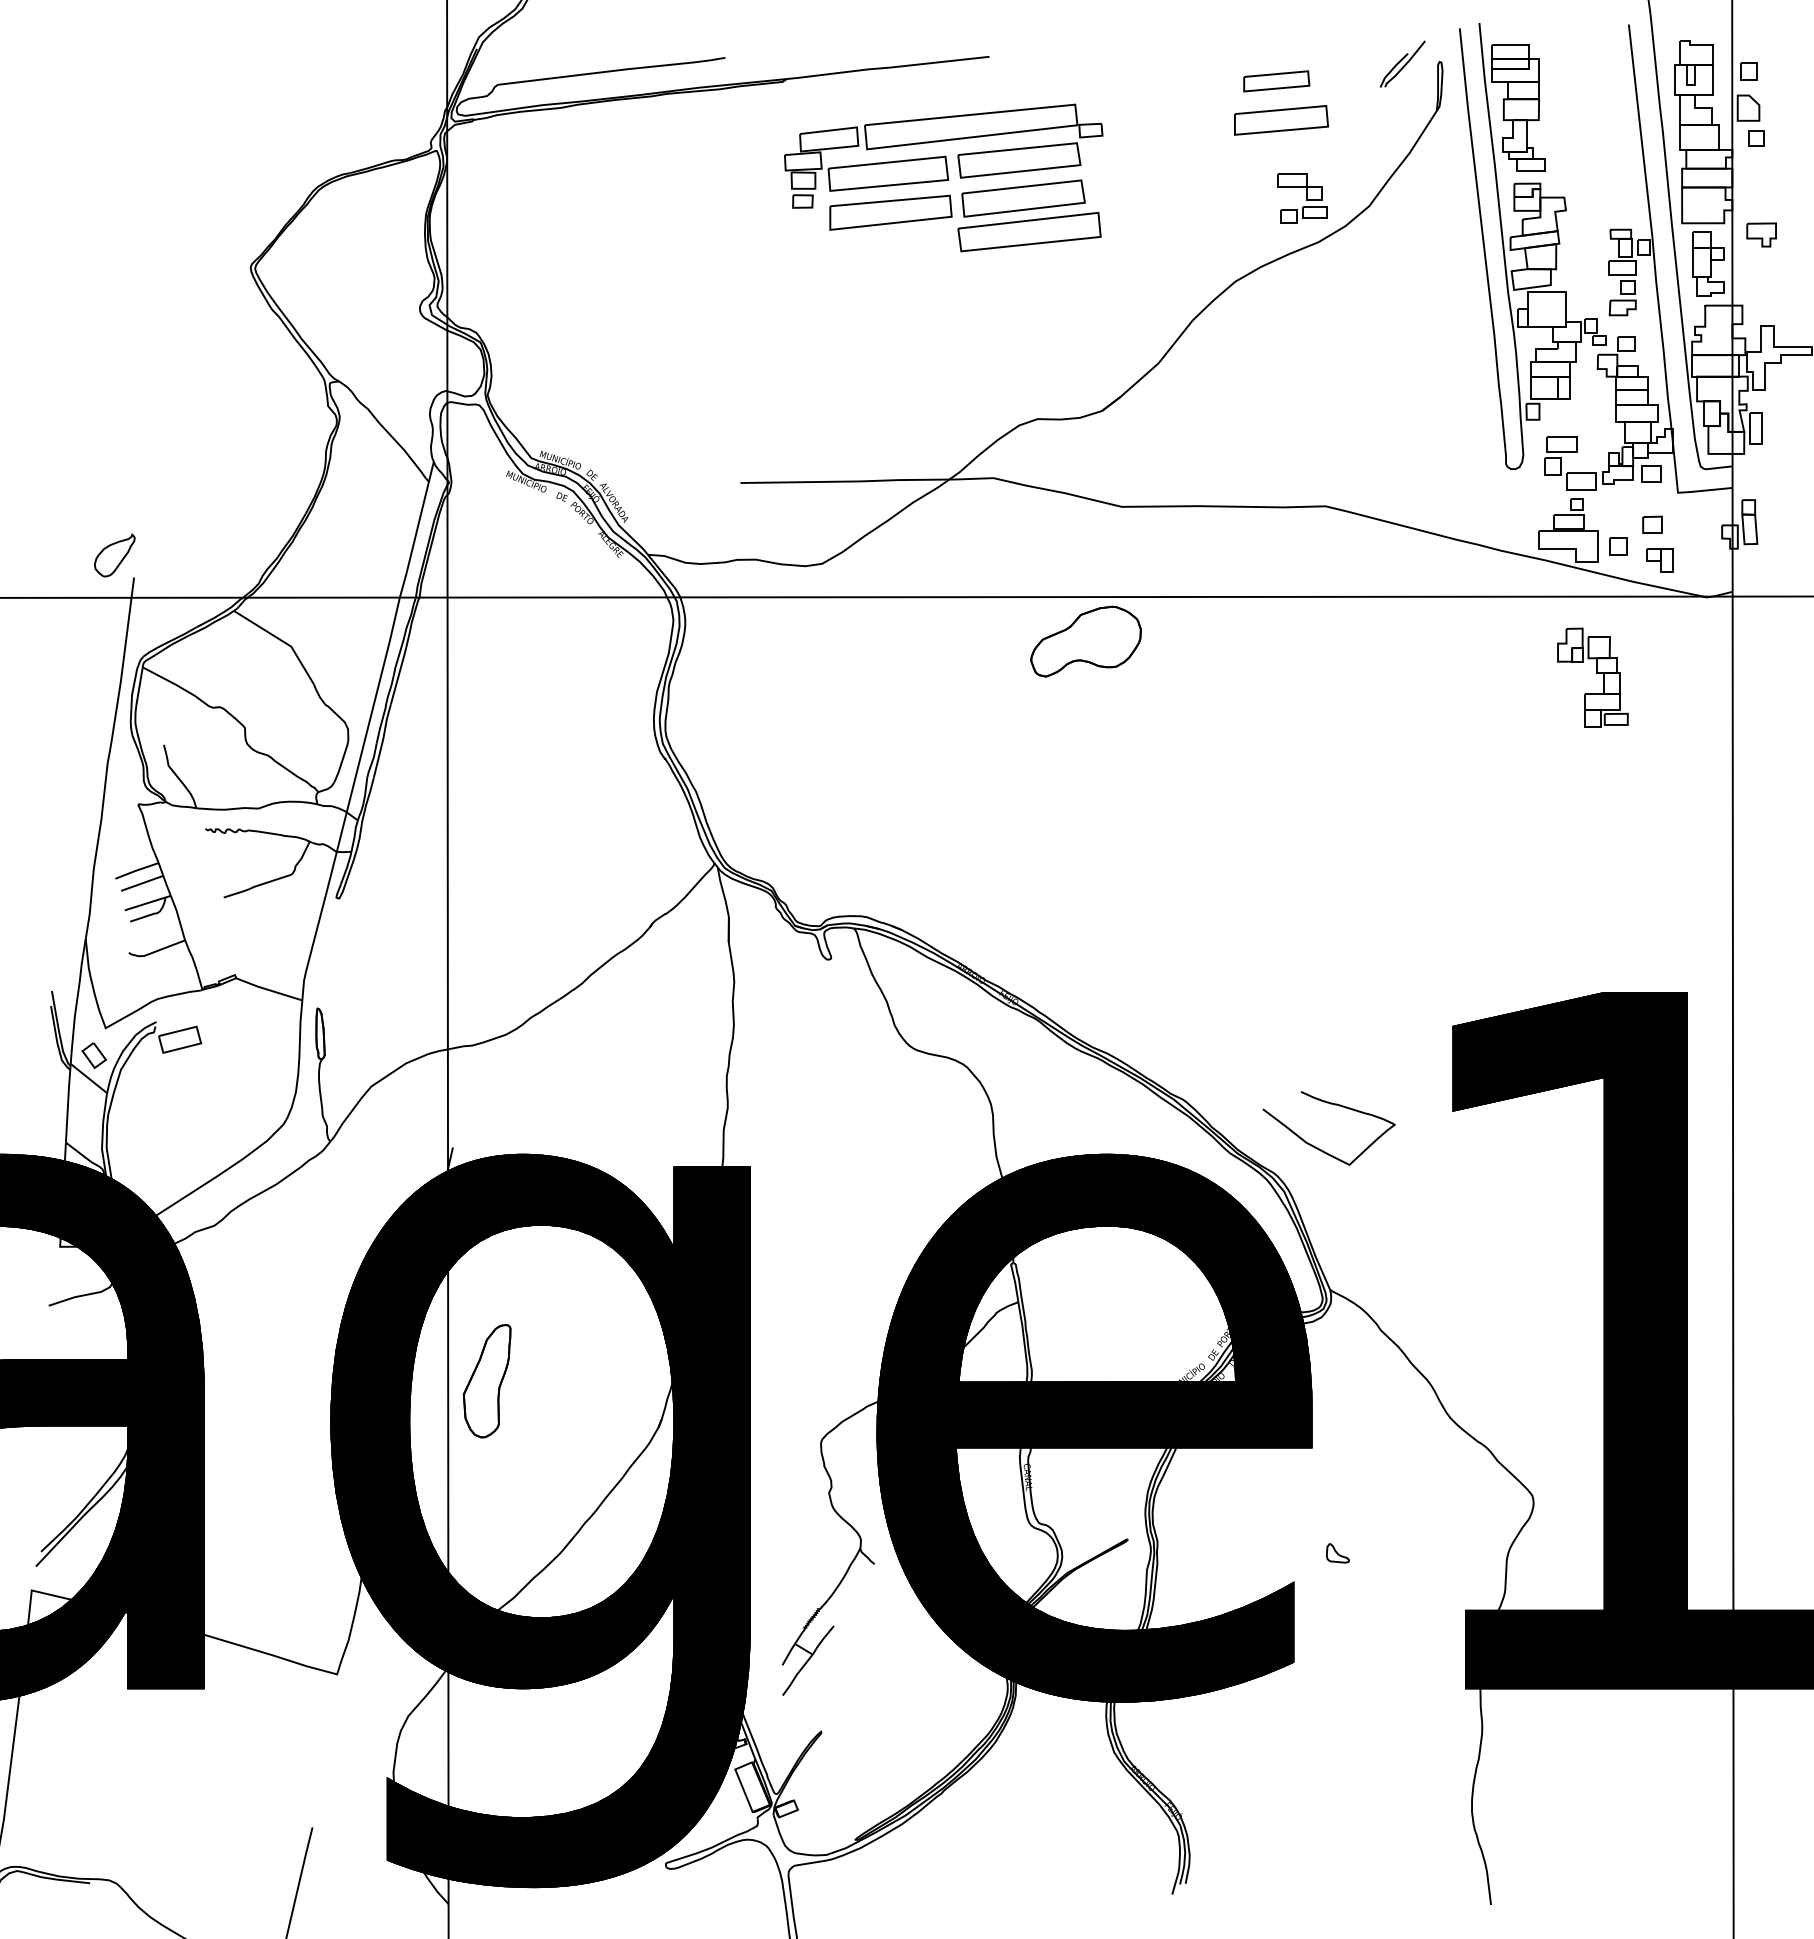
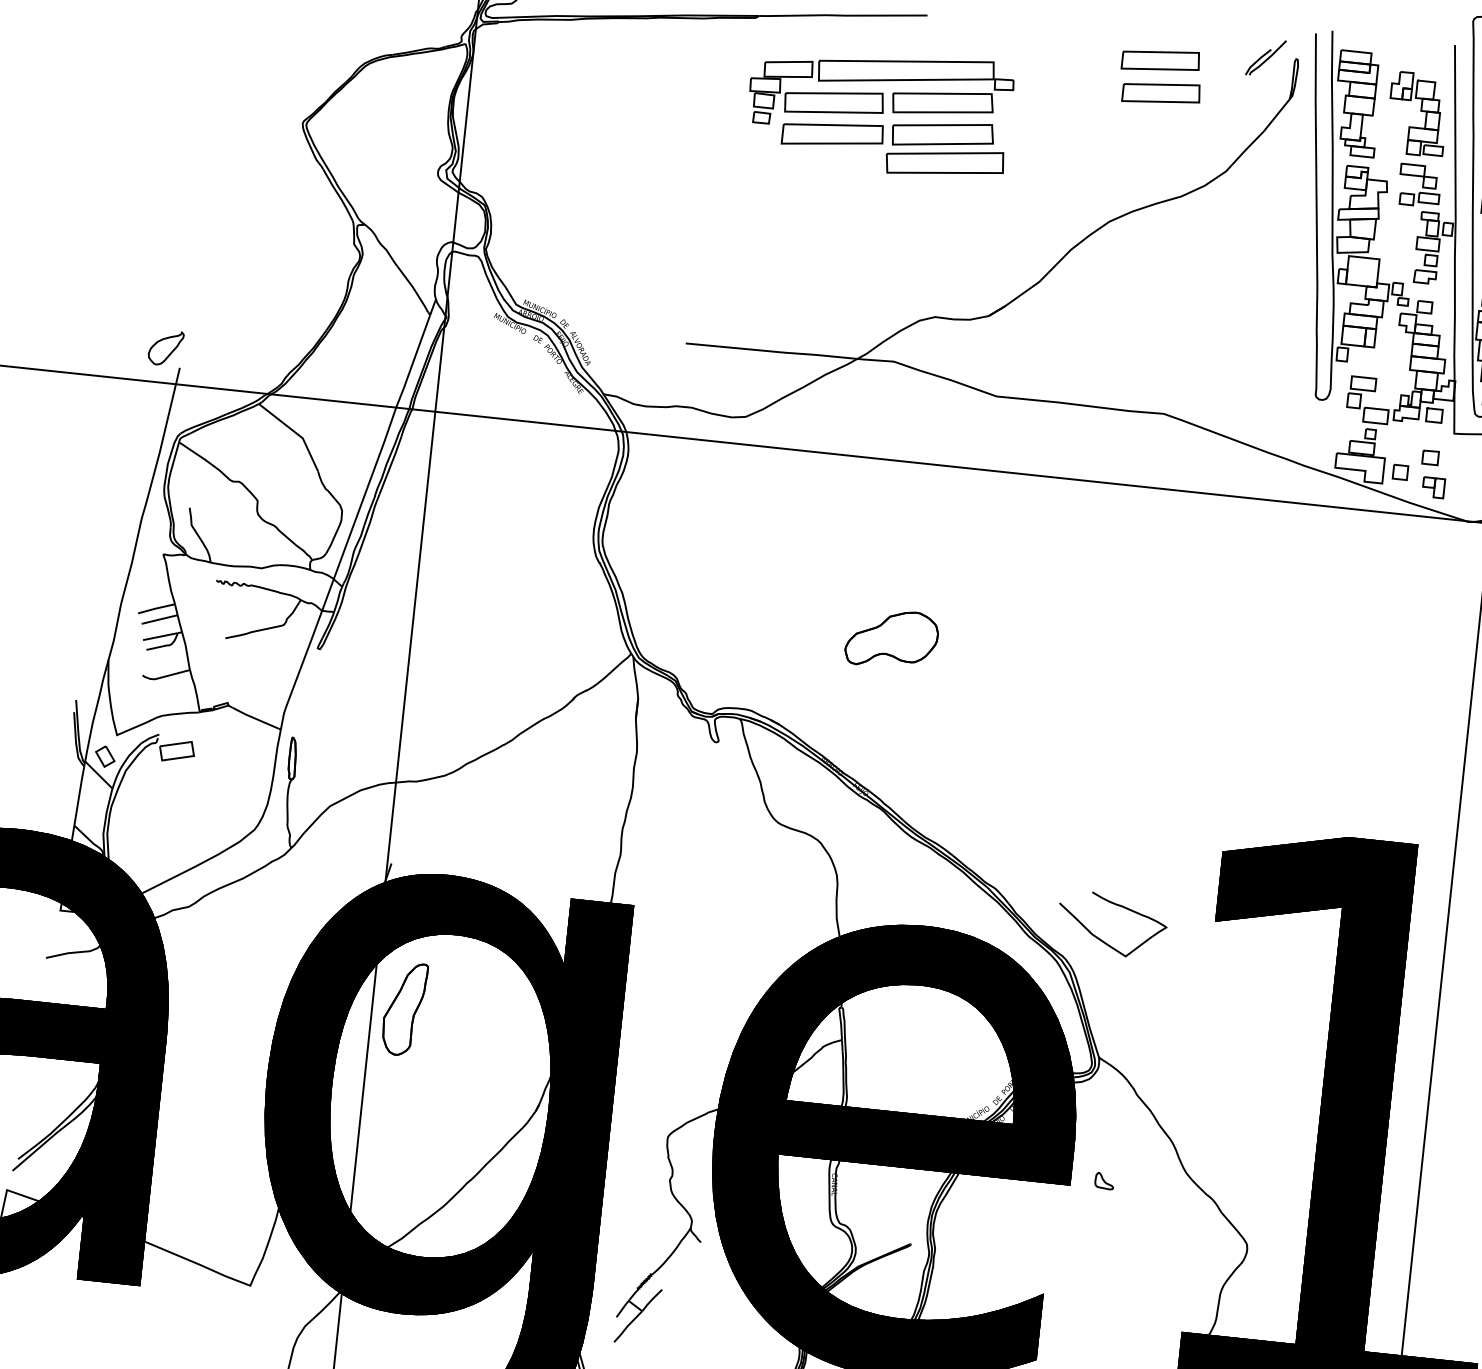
part: (1276, 81) -> (1160, 60), size x1.43
part: (1302, 198) -> (1419, 185), moved
part: (1085, 641) -> (891, 638), moved
part: (1592, 677) -> (1417, 114), moved
part: (486, 1381) -> (403, 1009), moved
part: (1337, 1553) -> (1104, 1181), moved

